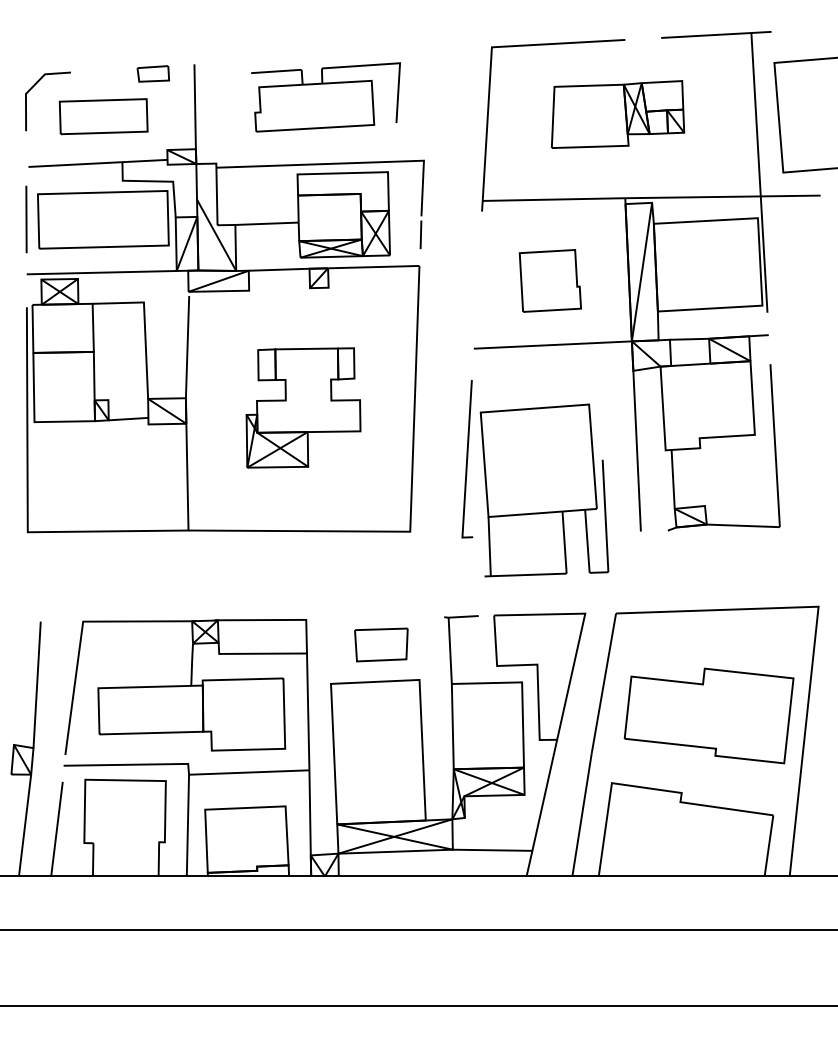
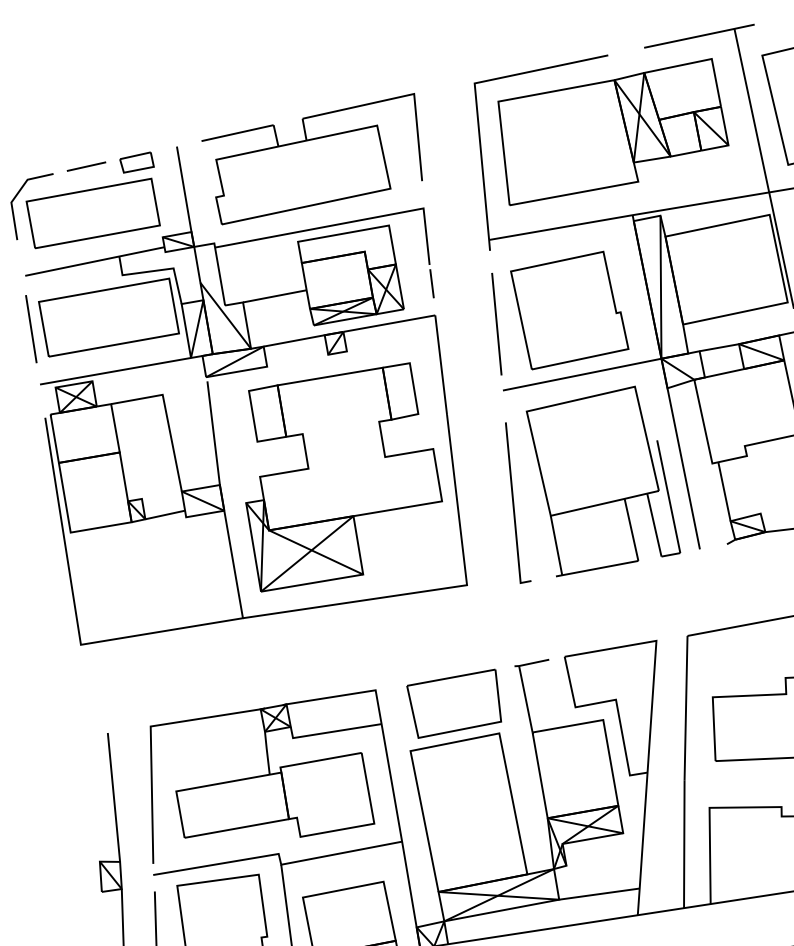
line: (103, 70) -> (86, 166), added
part: (325, 97) -> (314, 159), size x1.43
part: (617, 114) -> (611, 131), size x1.67
part: (103, 116) -> (93, 213), size x1.43
part: (550, 280) -> (569, 309), size x1.67
line: (477, 283) -> (496, 324), added
part: (303, 407) -> (340, 476), size x1.67
part: (544, 490) -> (603, 480), moved
part: (381, 644) -> (455, 703), size x1.67

